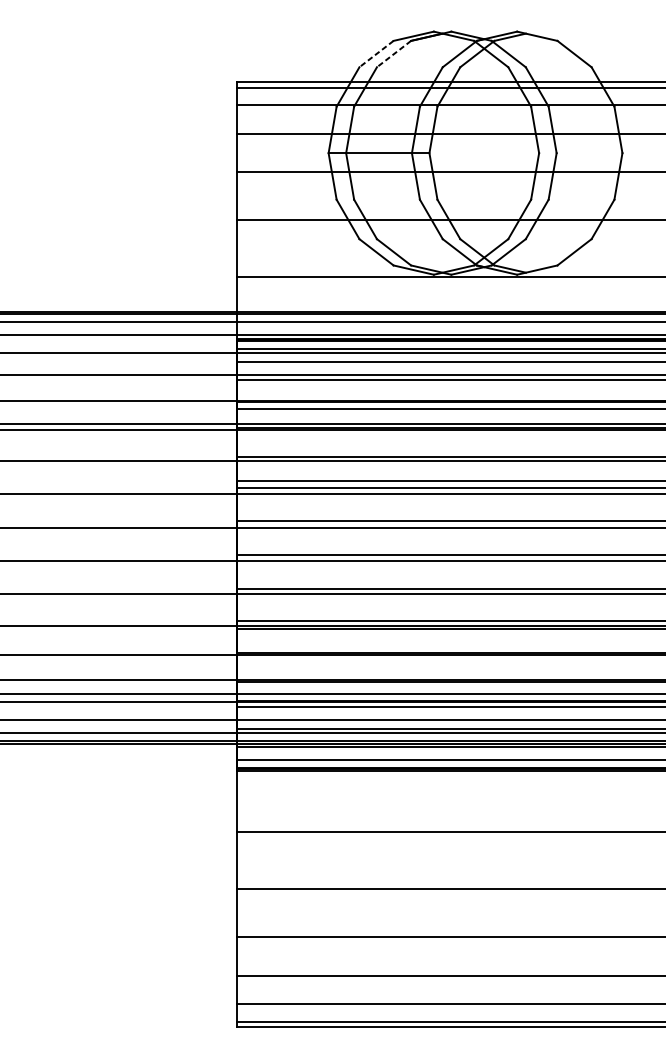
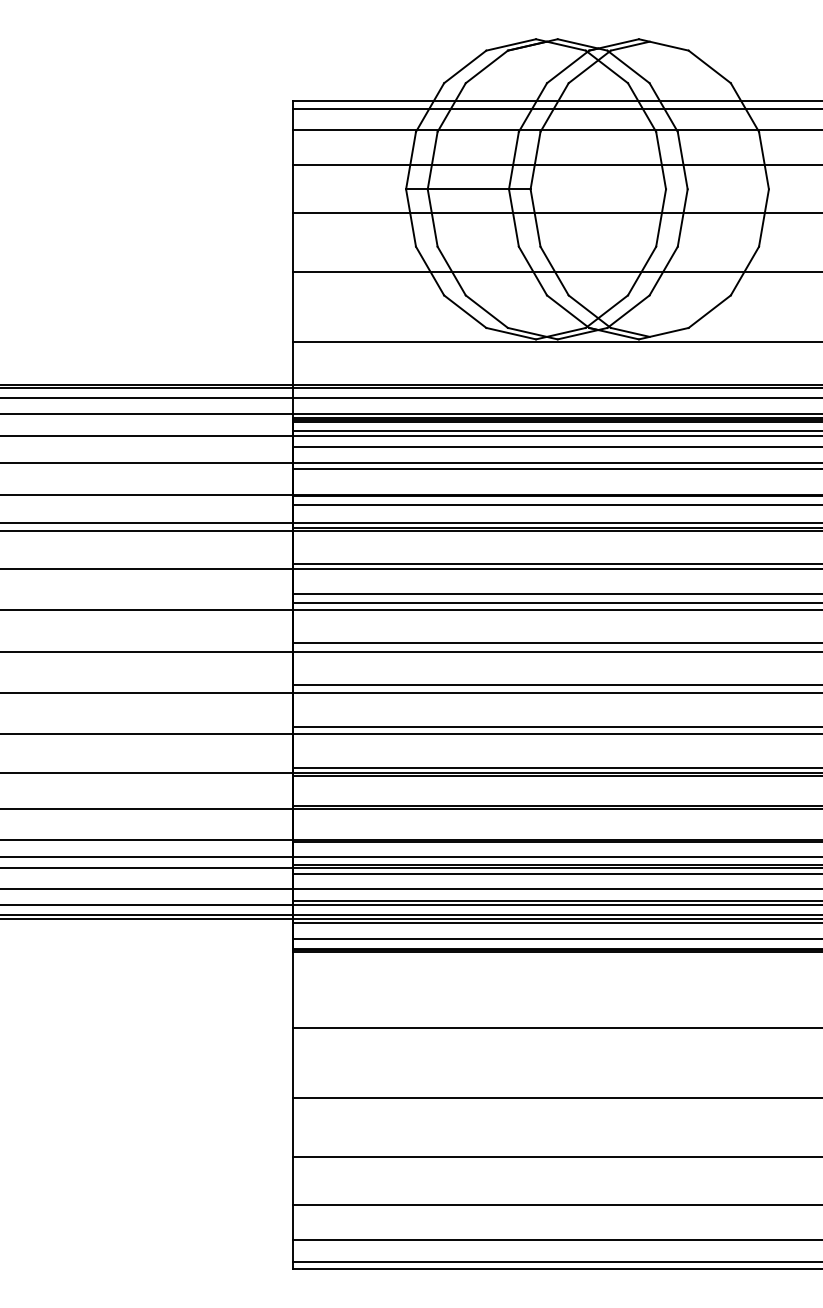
line: (376, 53) -> (465, 66), dashed -> solid
line: (393, 53) -> (486, 66), dashed -> solid

